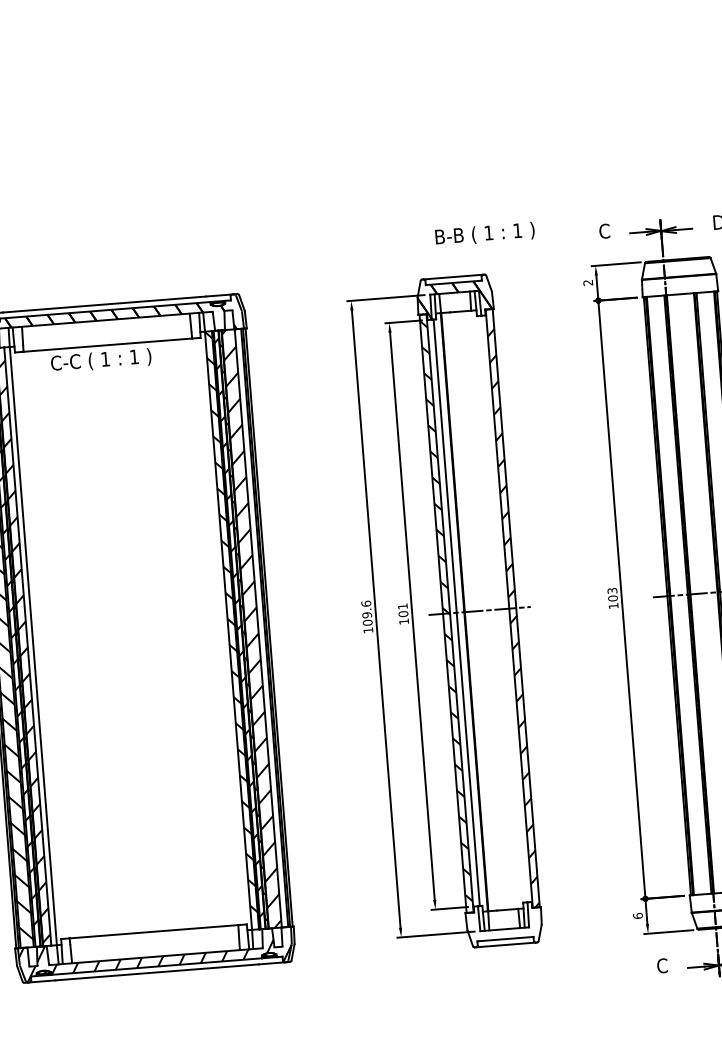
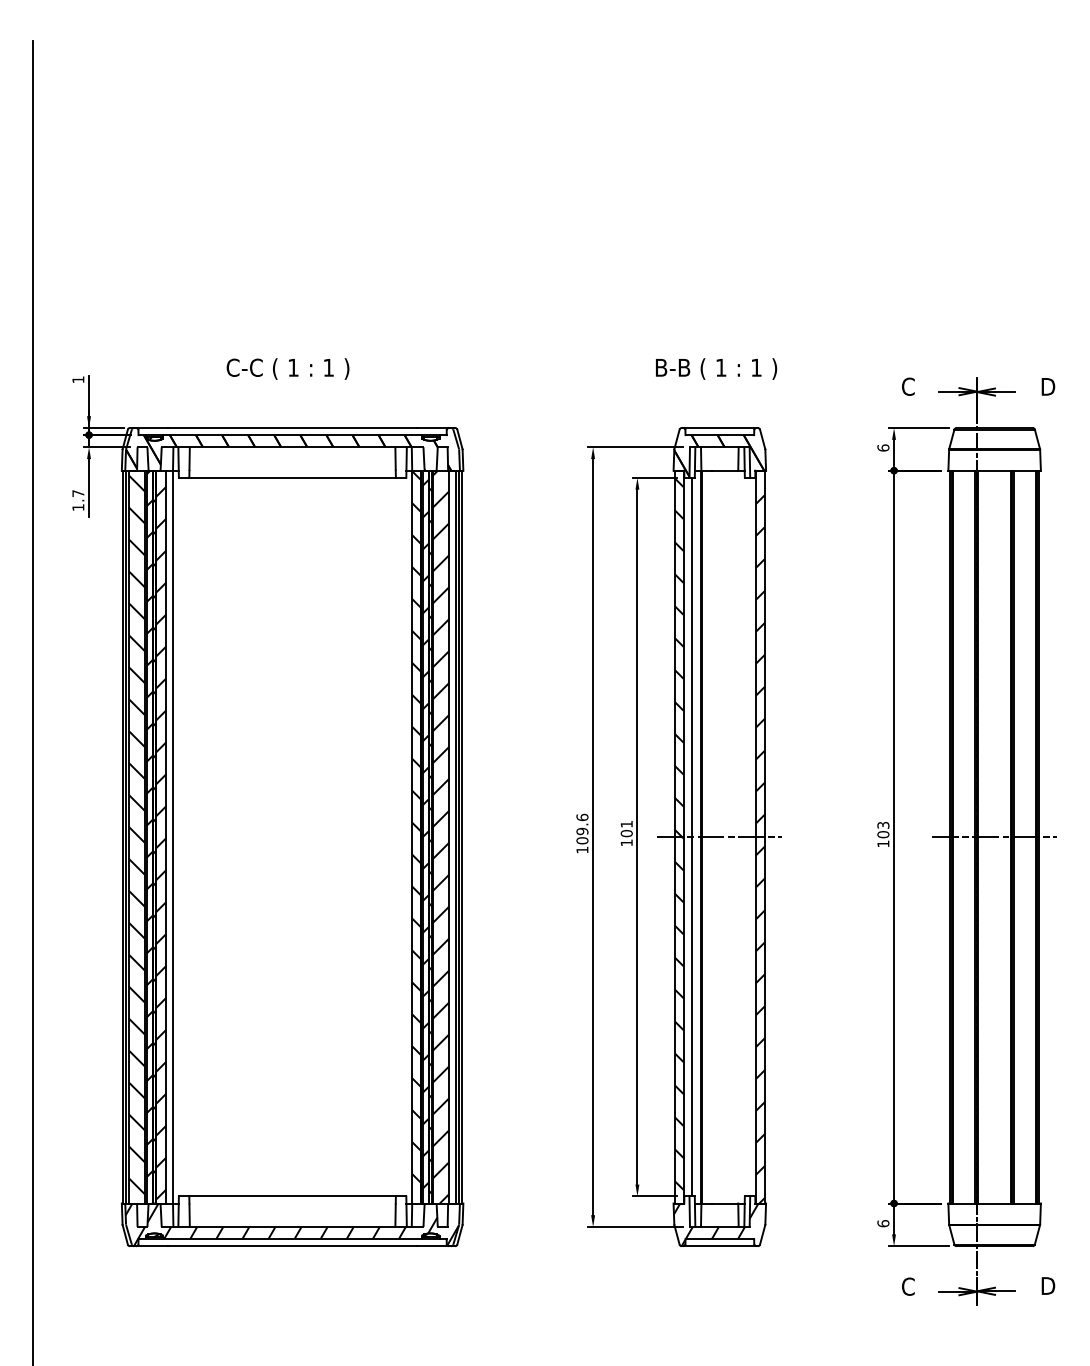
text: (485, 233) -> (716, 368), moved
text: (588, 282) -> (883, 447), 2 -> 6
text: (100, 360) -> (287, 368), moved
hatch: (501, 927) -> (715, 1224), added

